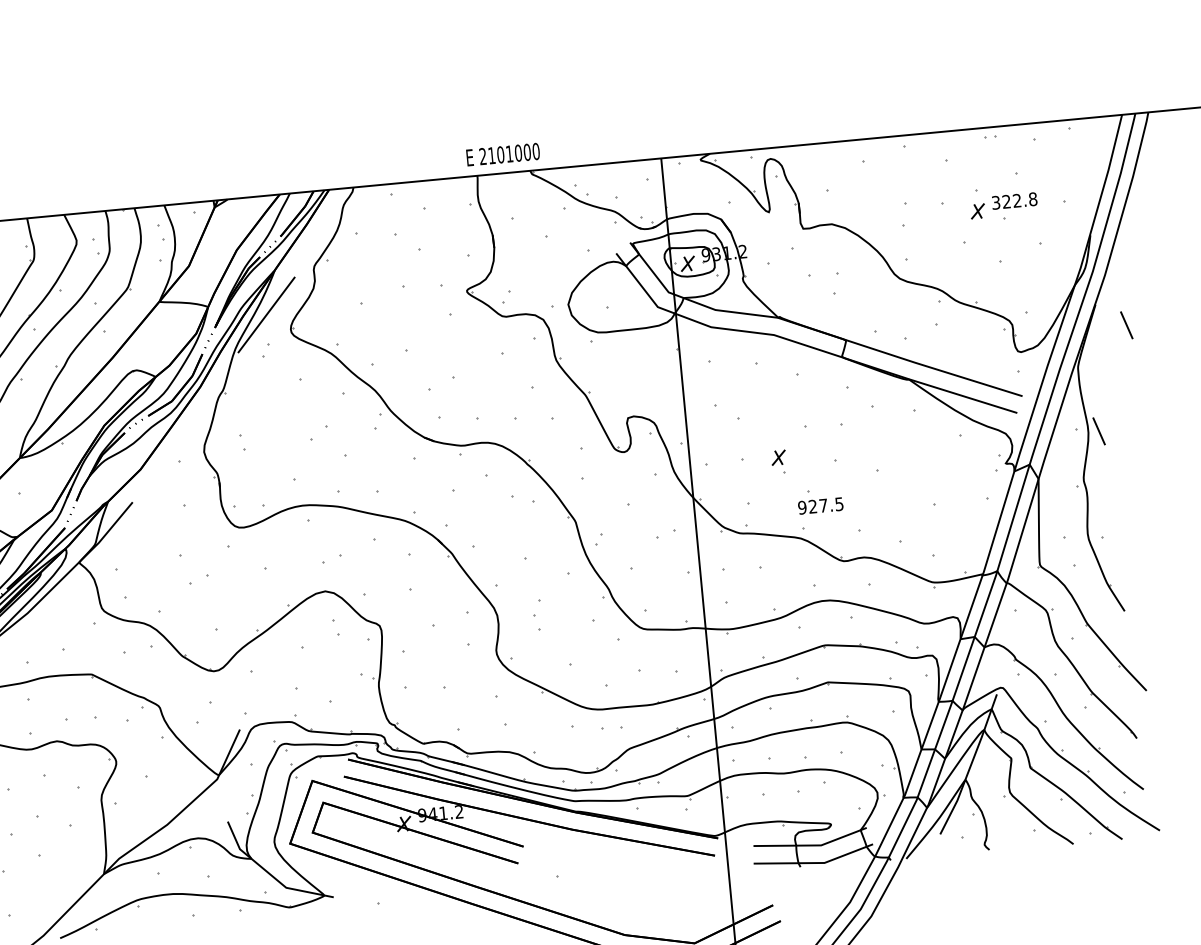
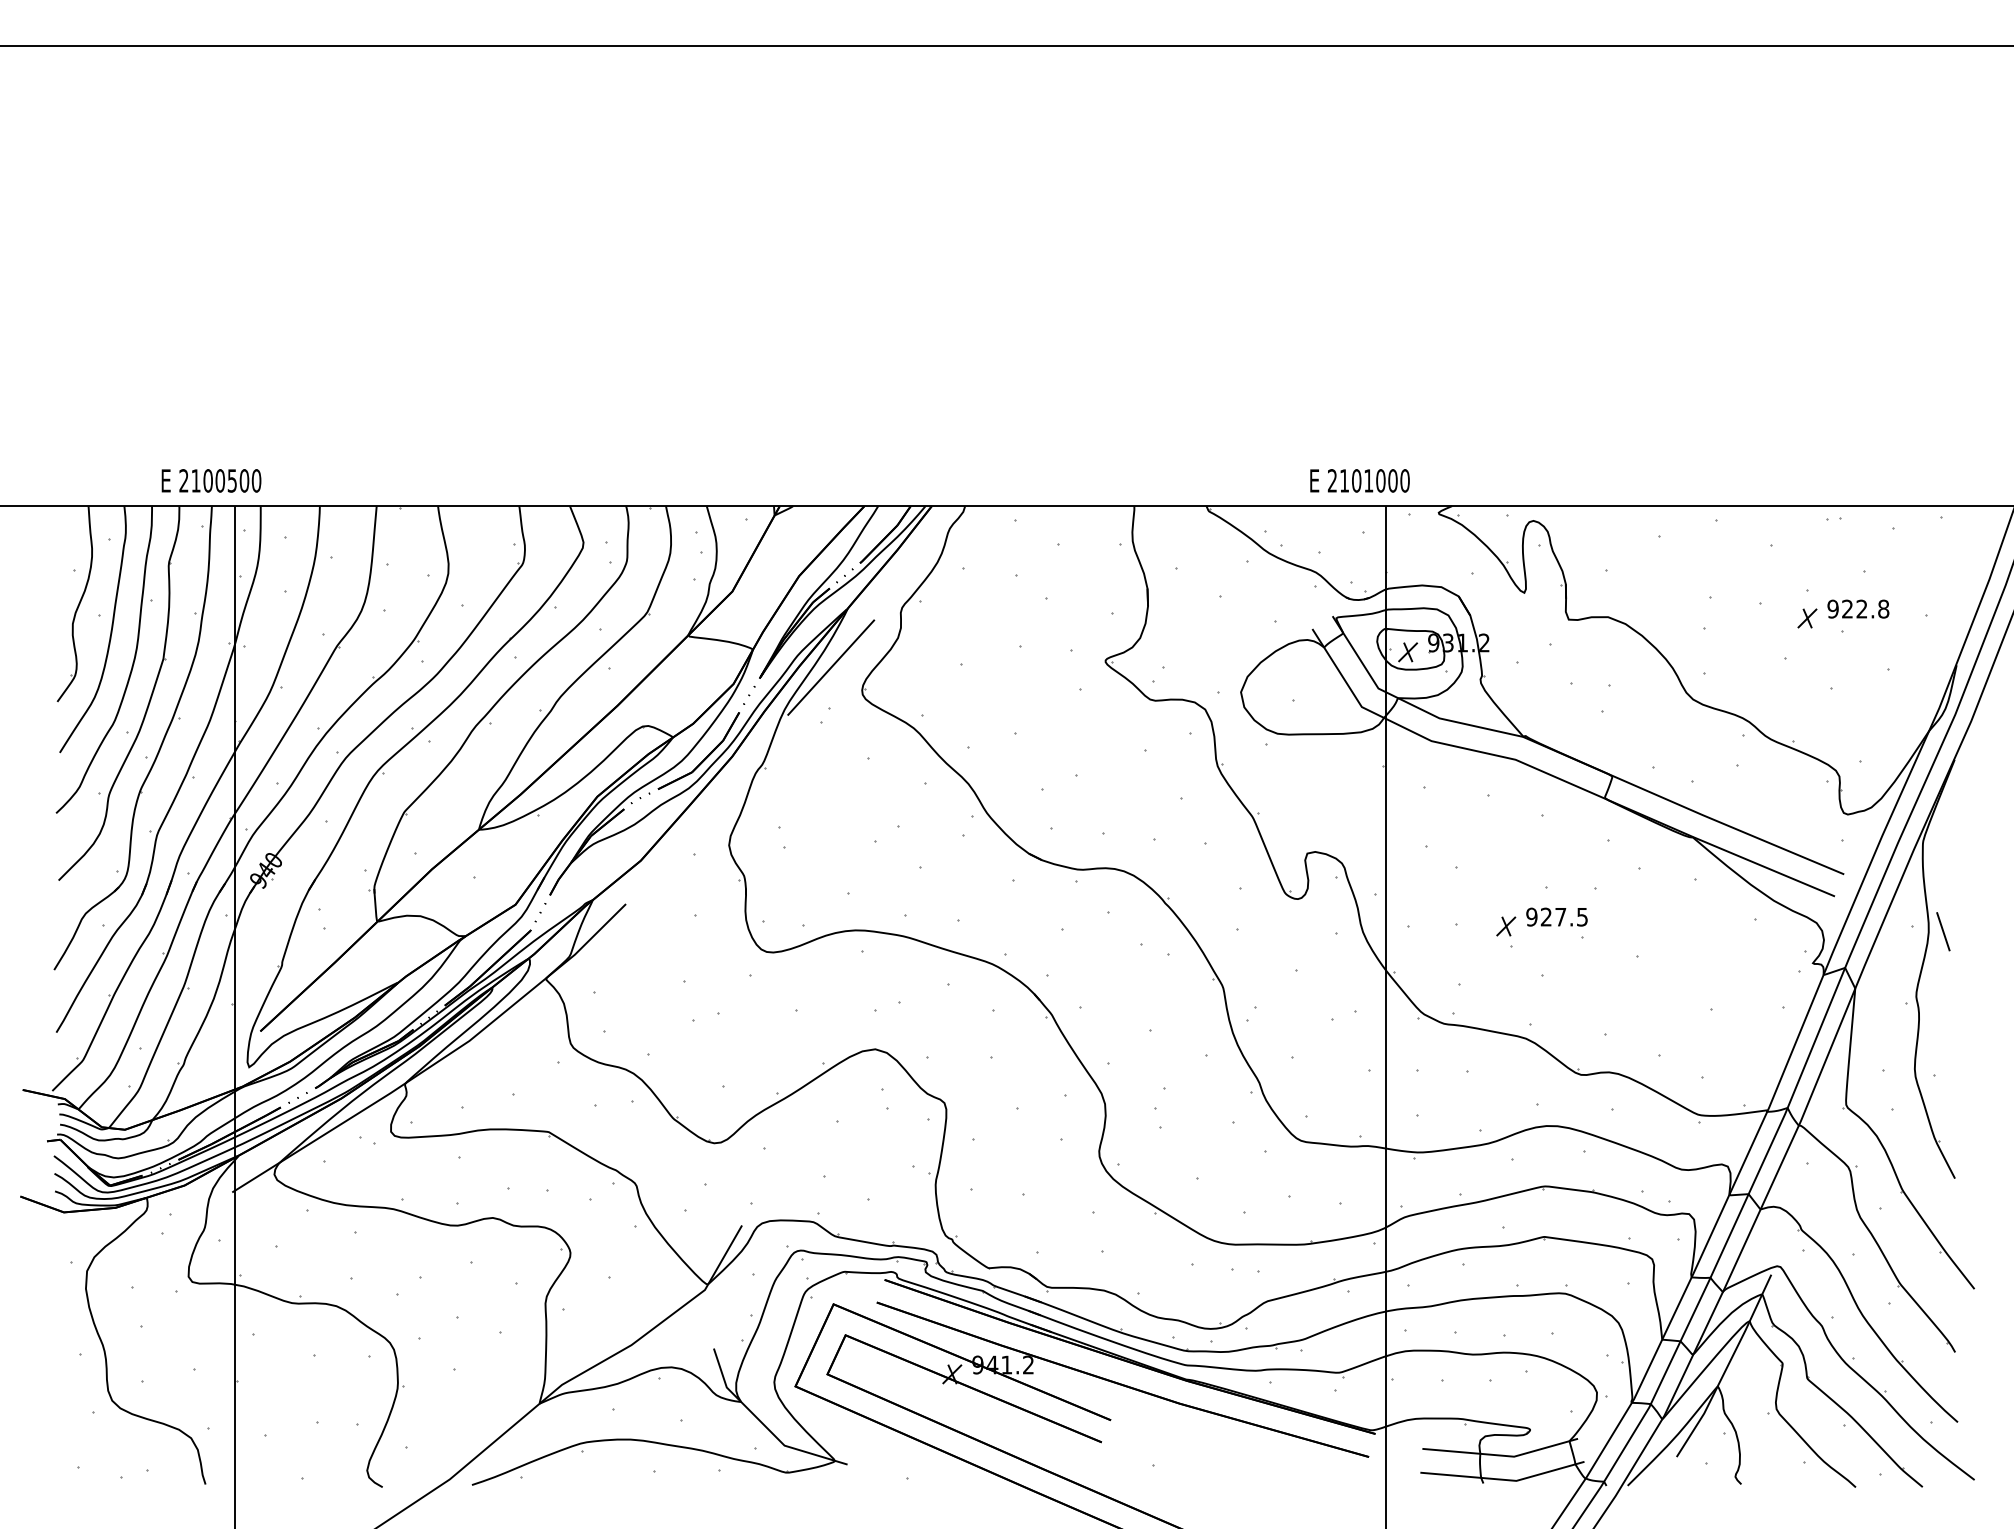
text: (502, 154) -> (1359, 480), moved
text: (995, 202) -> (1832, 608), 322.8 -> 922.8
line: (1126, 325) -> (1994, 791), removed
text: (820, 505) -> (1556, 916), moved

